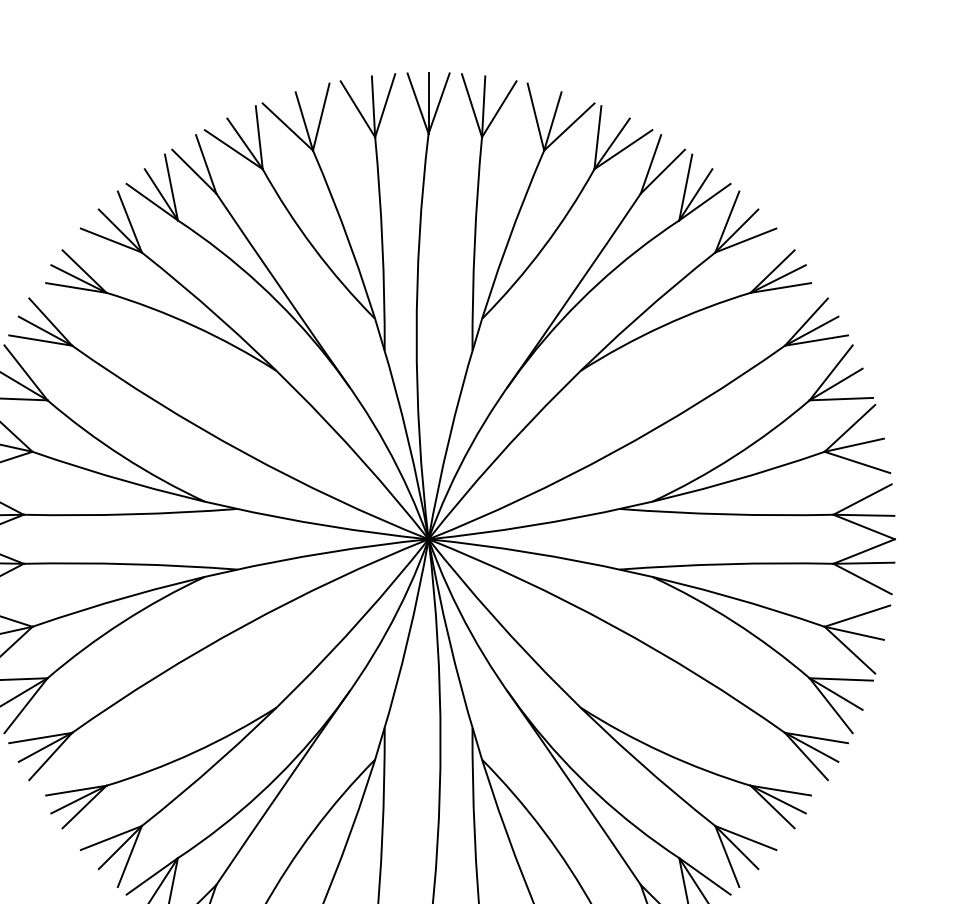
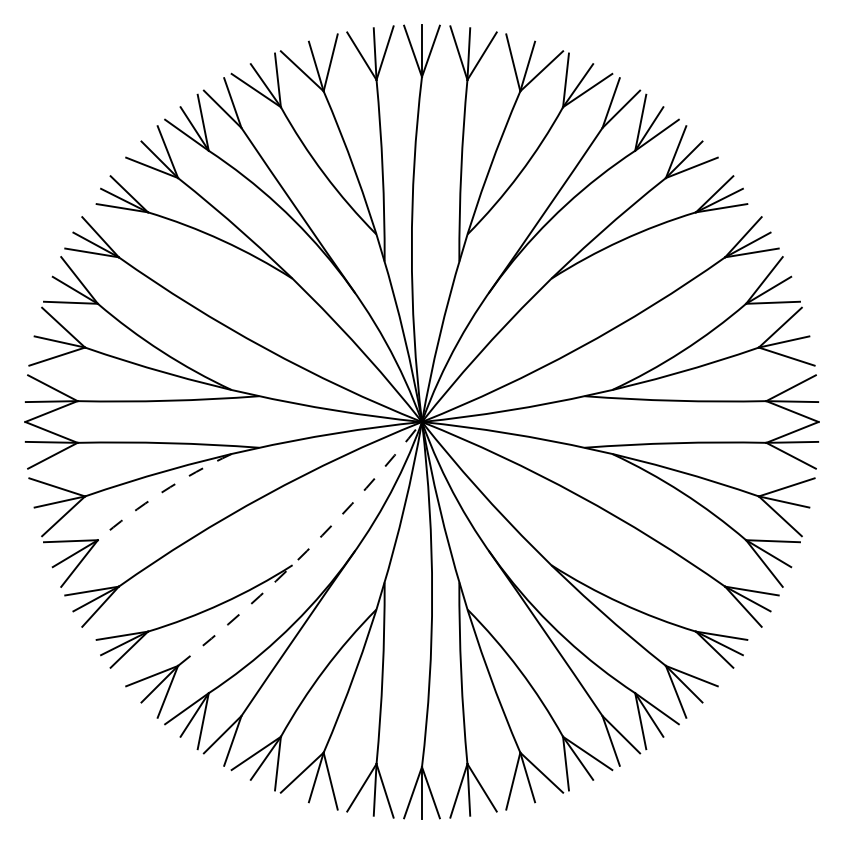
arc: (122, 622) -> (161, 492), solid -> dashed
arc: (294, 690) -> (307, 550), solid -> dashed

